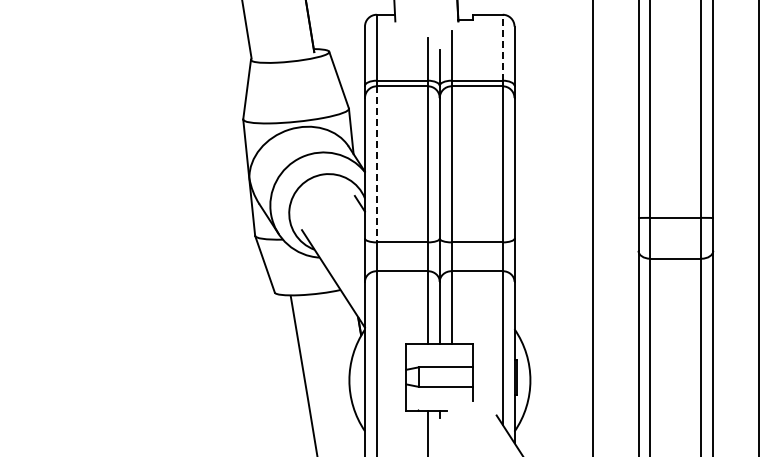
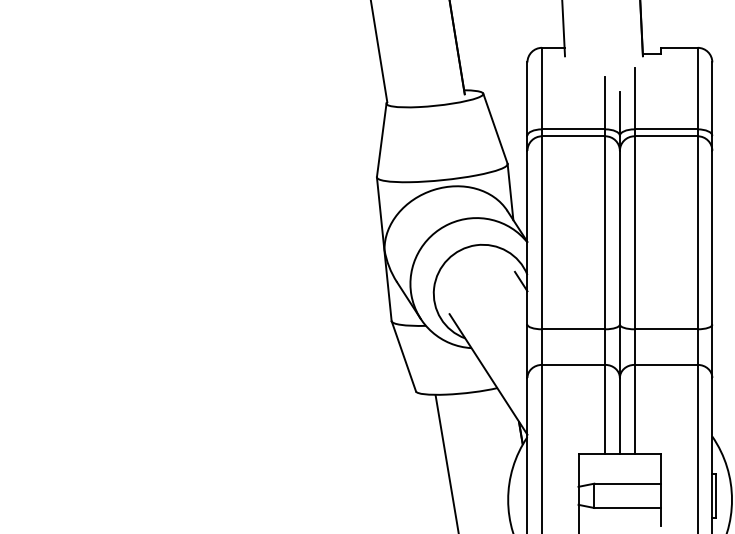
line: (502, 47) -> (697, 88), dashed -> solid
line: (376, 164) -> (541, 232), dashed -> solid

